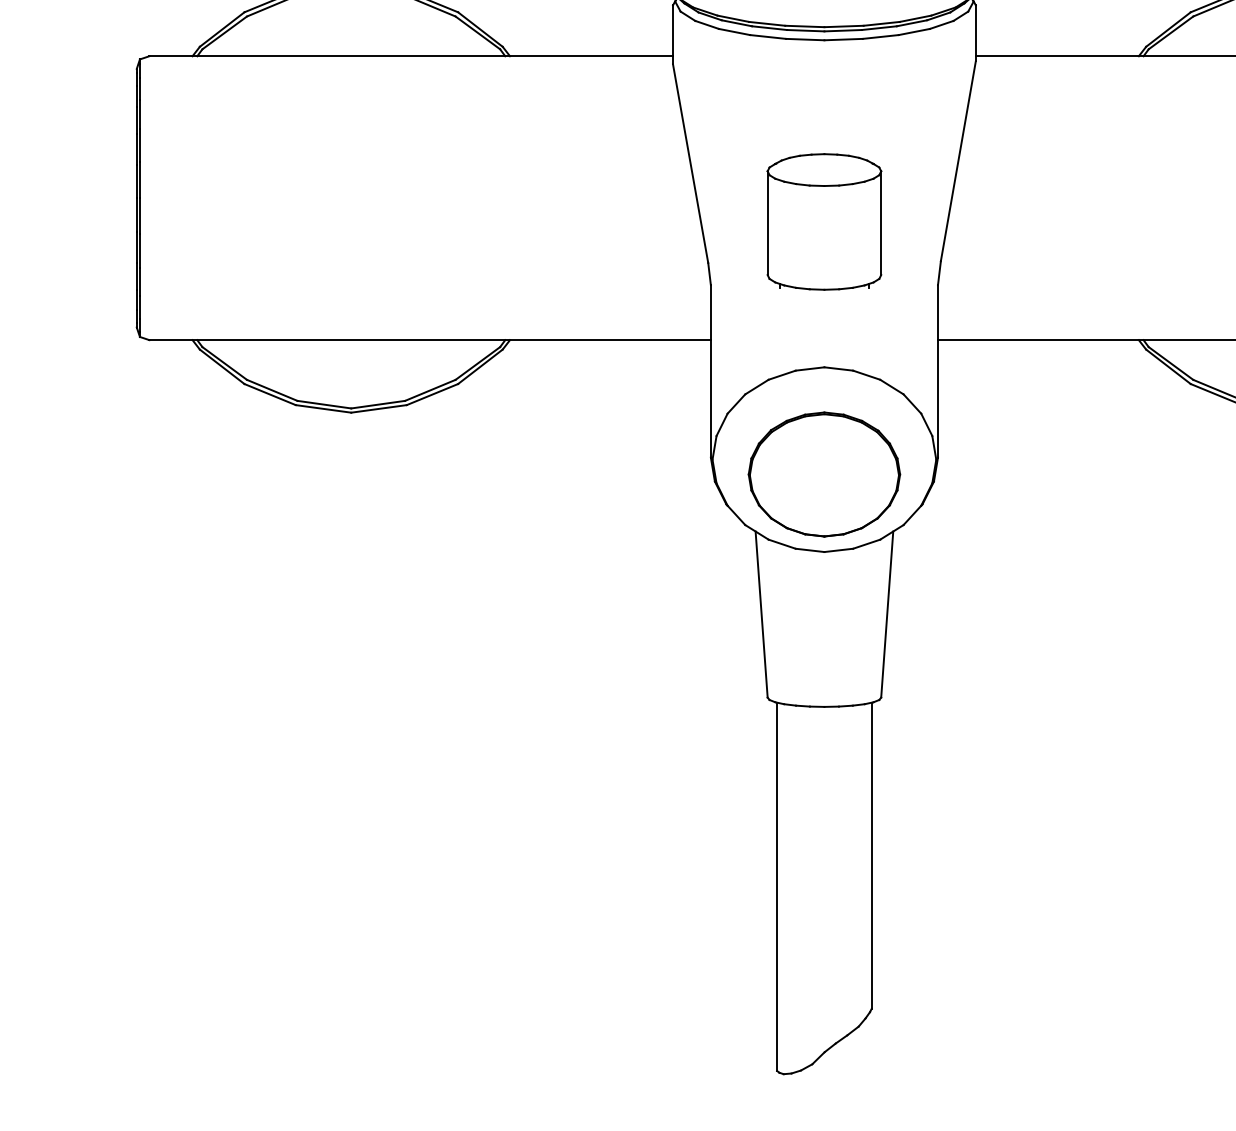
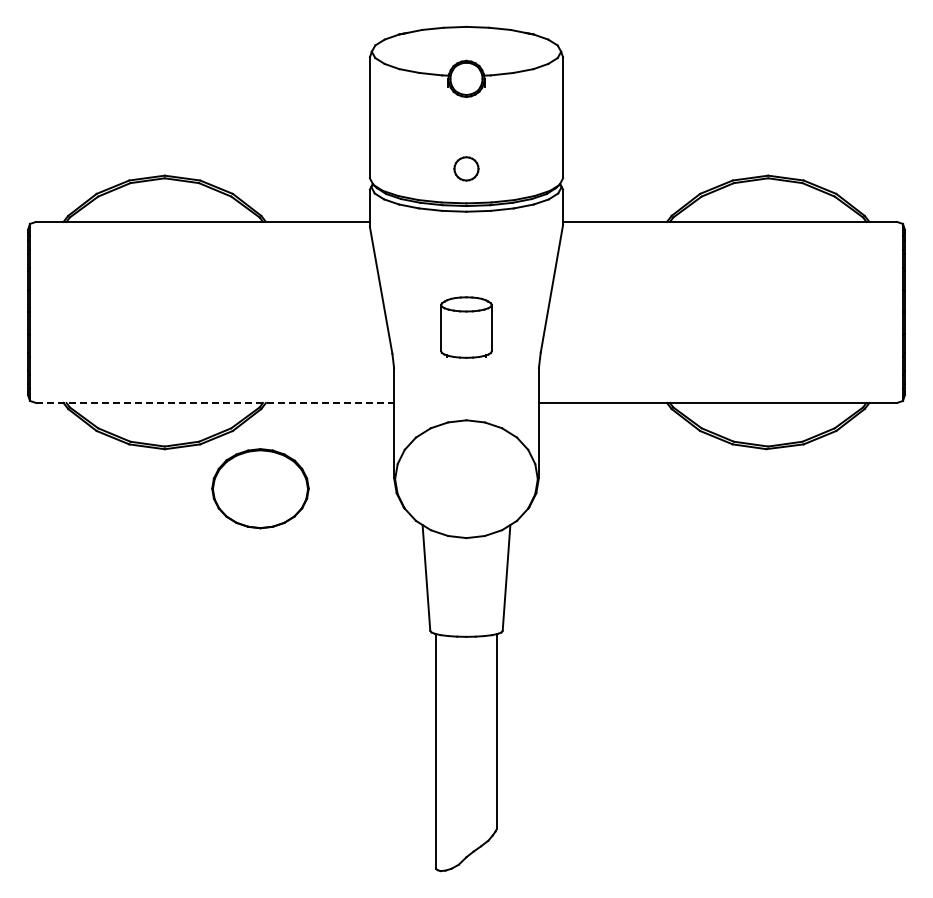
part: (824, 221) -> (466, 327), size x0.7
line: (430, 339) -> (215, 402), solid -> dashed
part: (824, 474) -> (260, 488), moved

